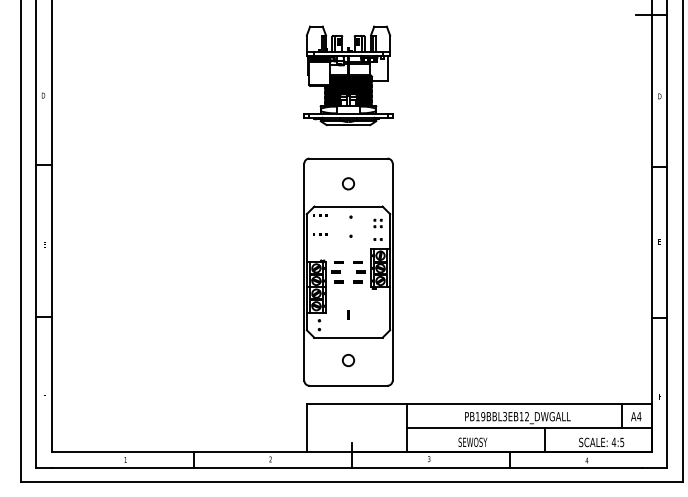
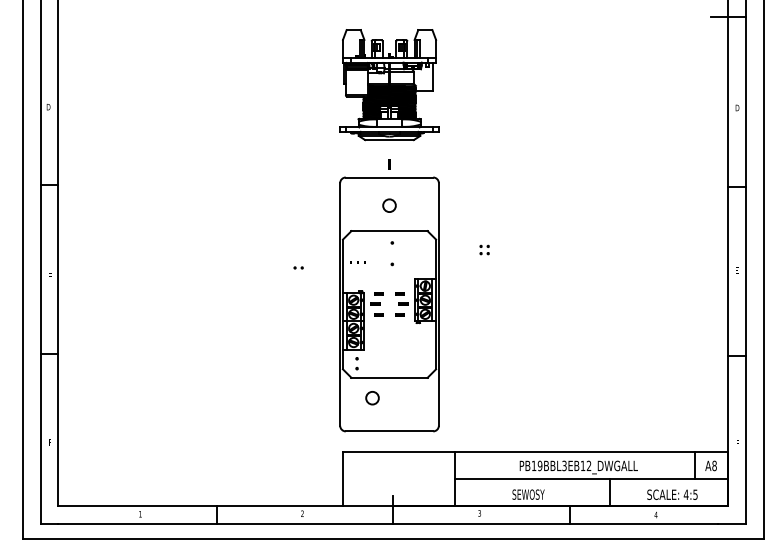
part: (377, 223) -> (484, 249), moved
part: (377, 239) -> (298, 267), moved
part: (348, 315) -> (389, 164), moved
circle: (348, 360) -> (372, 398), moved
text: (639, 416) -> (714, 465), A4 -> A8

